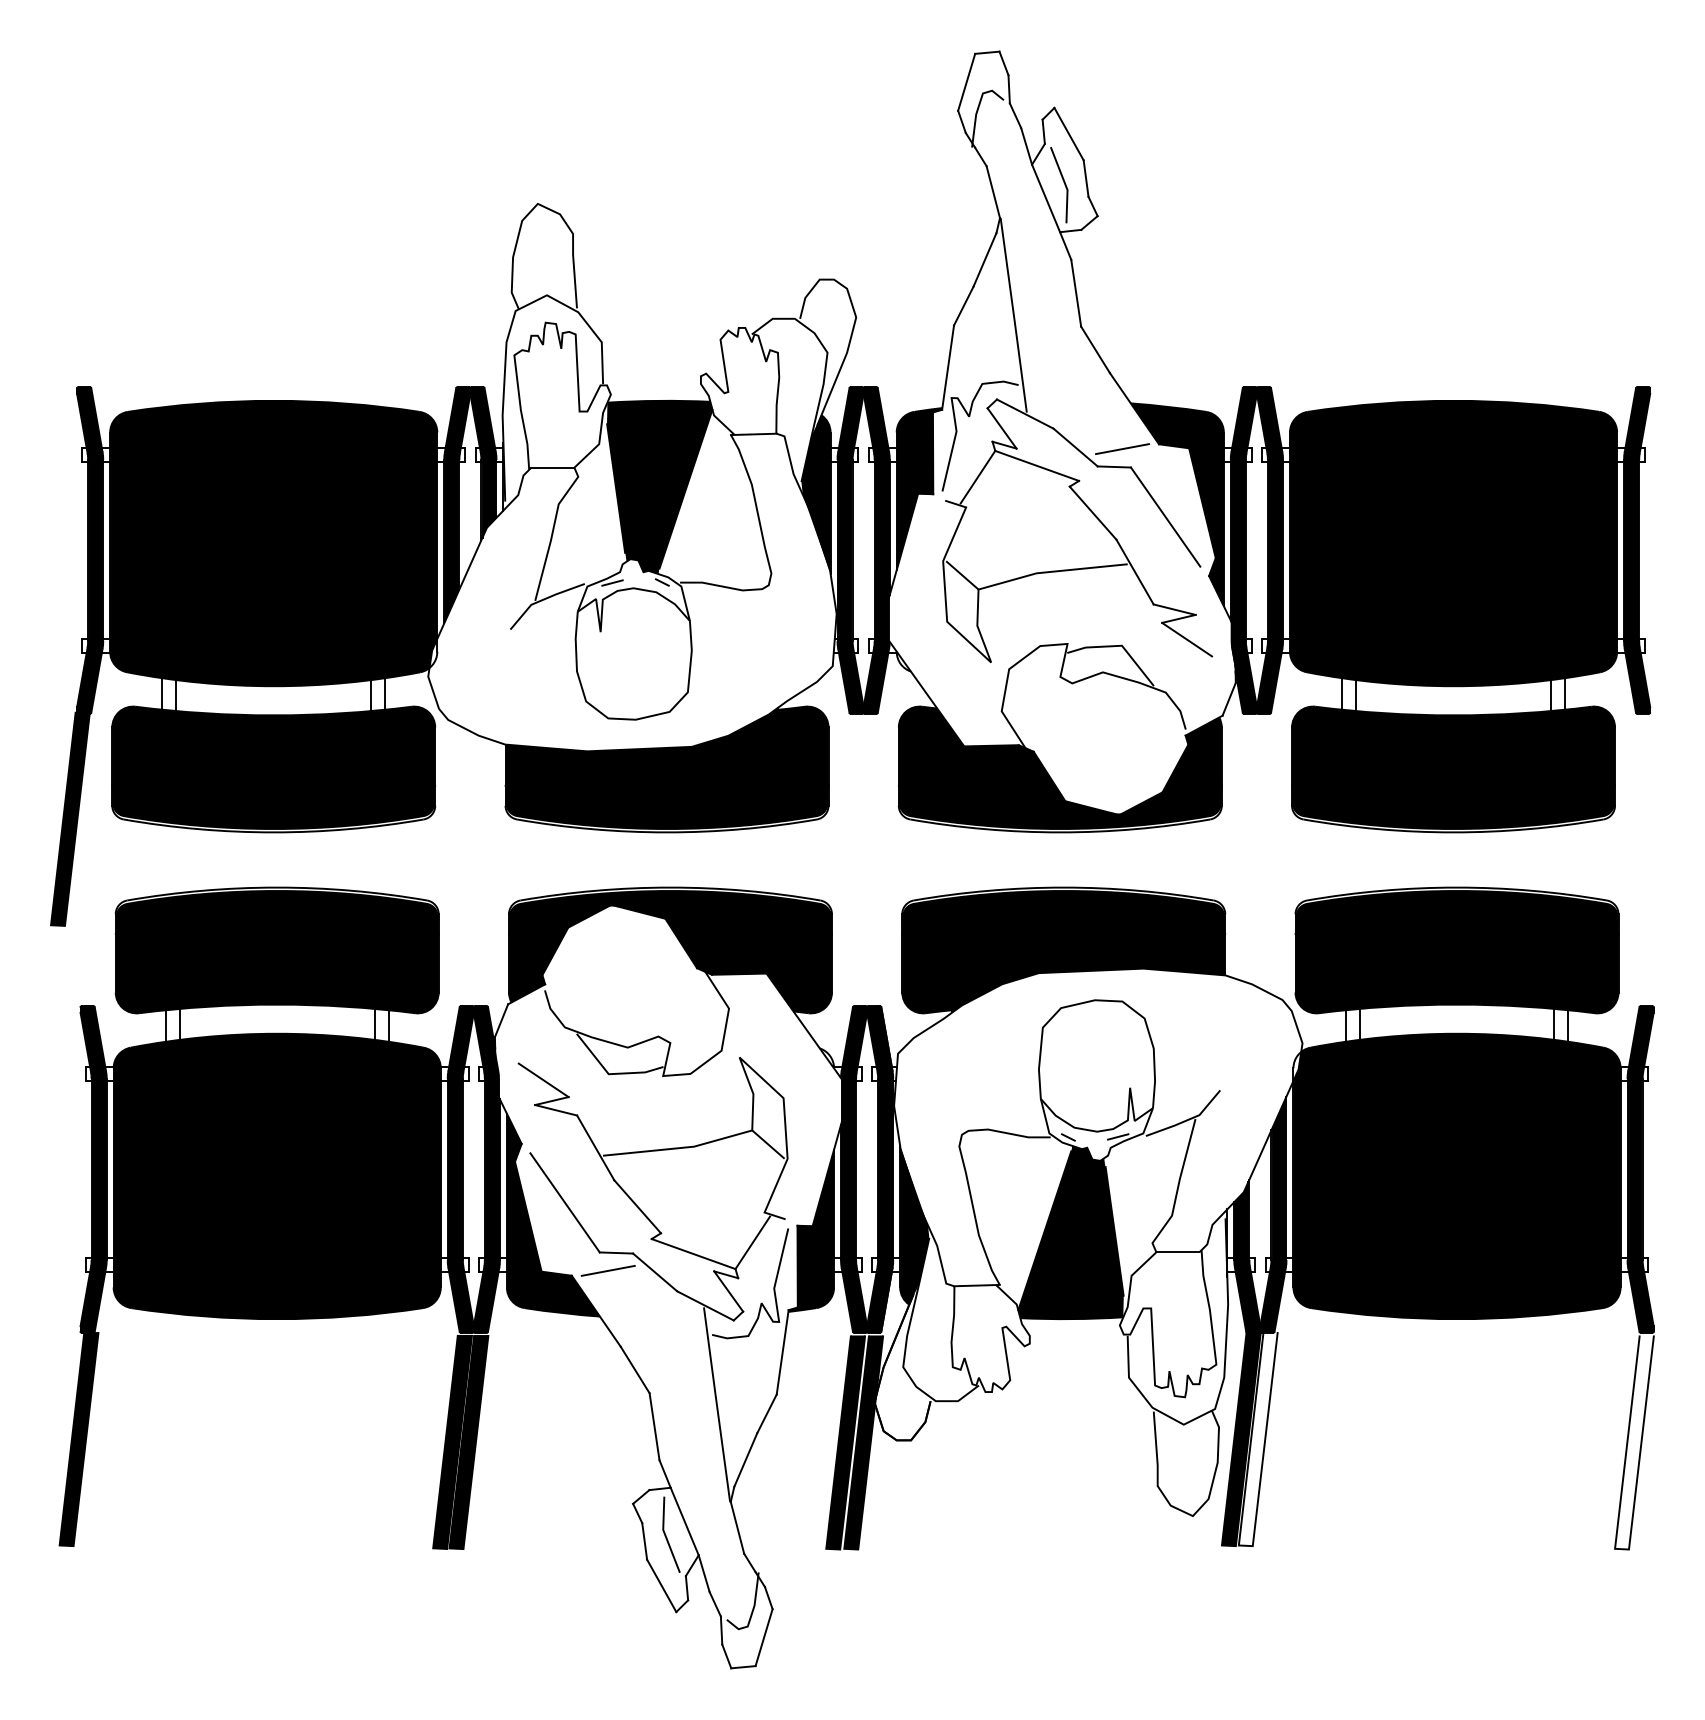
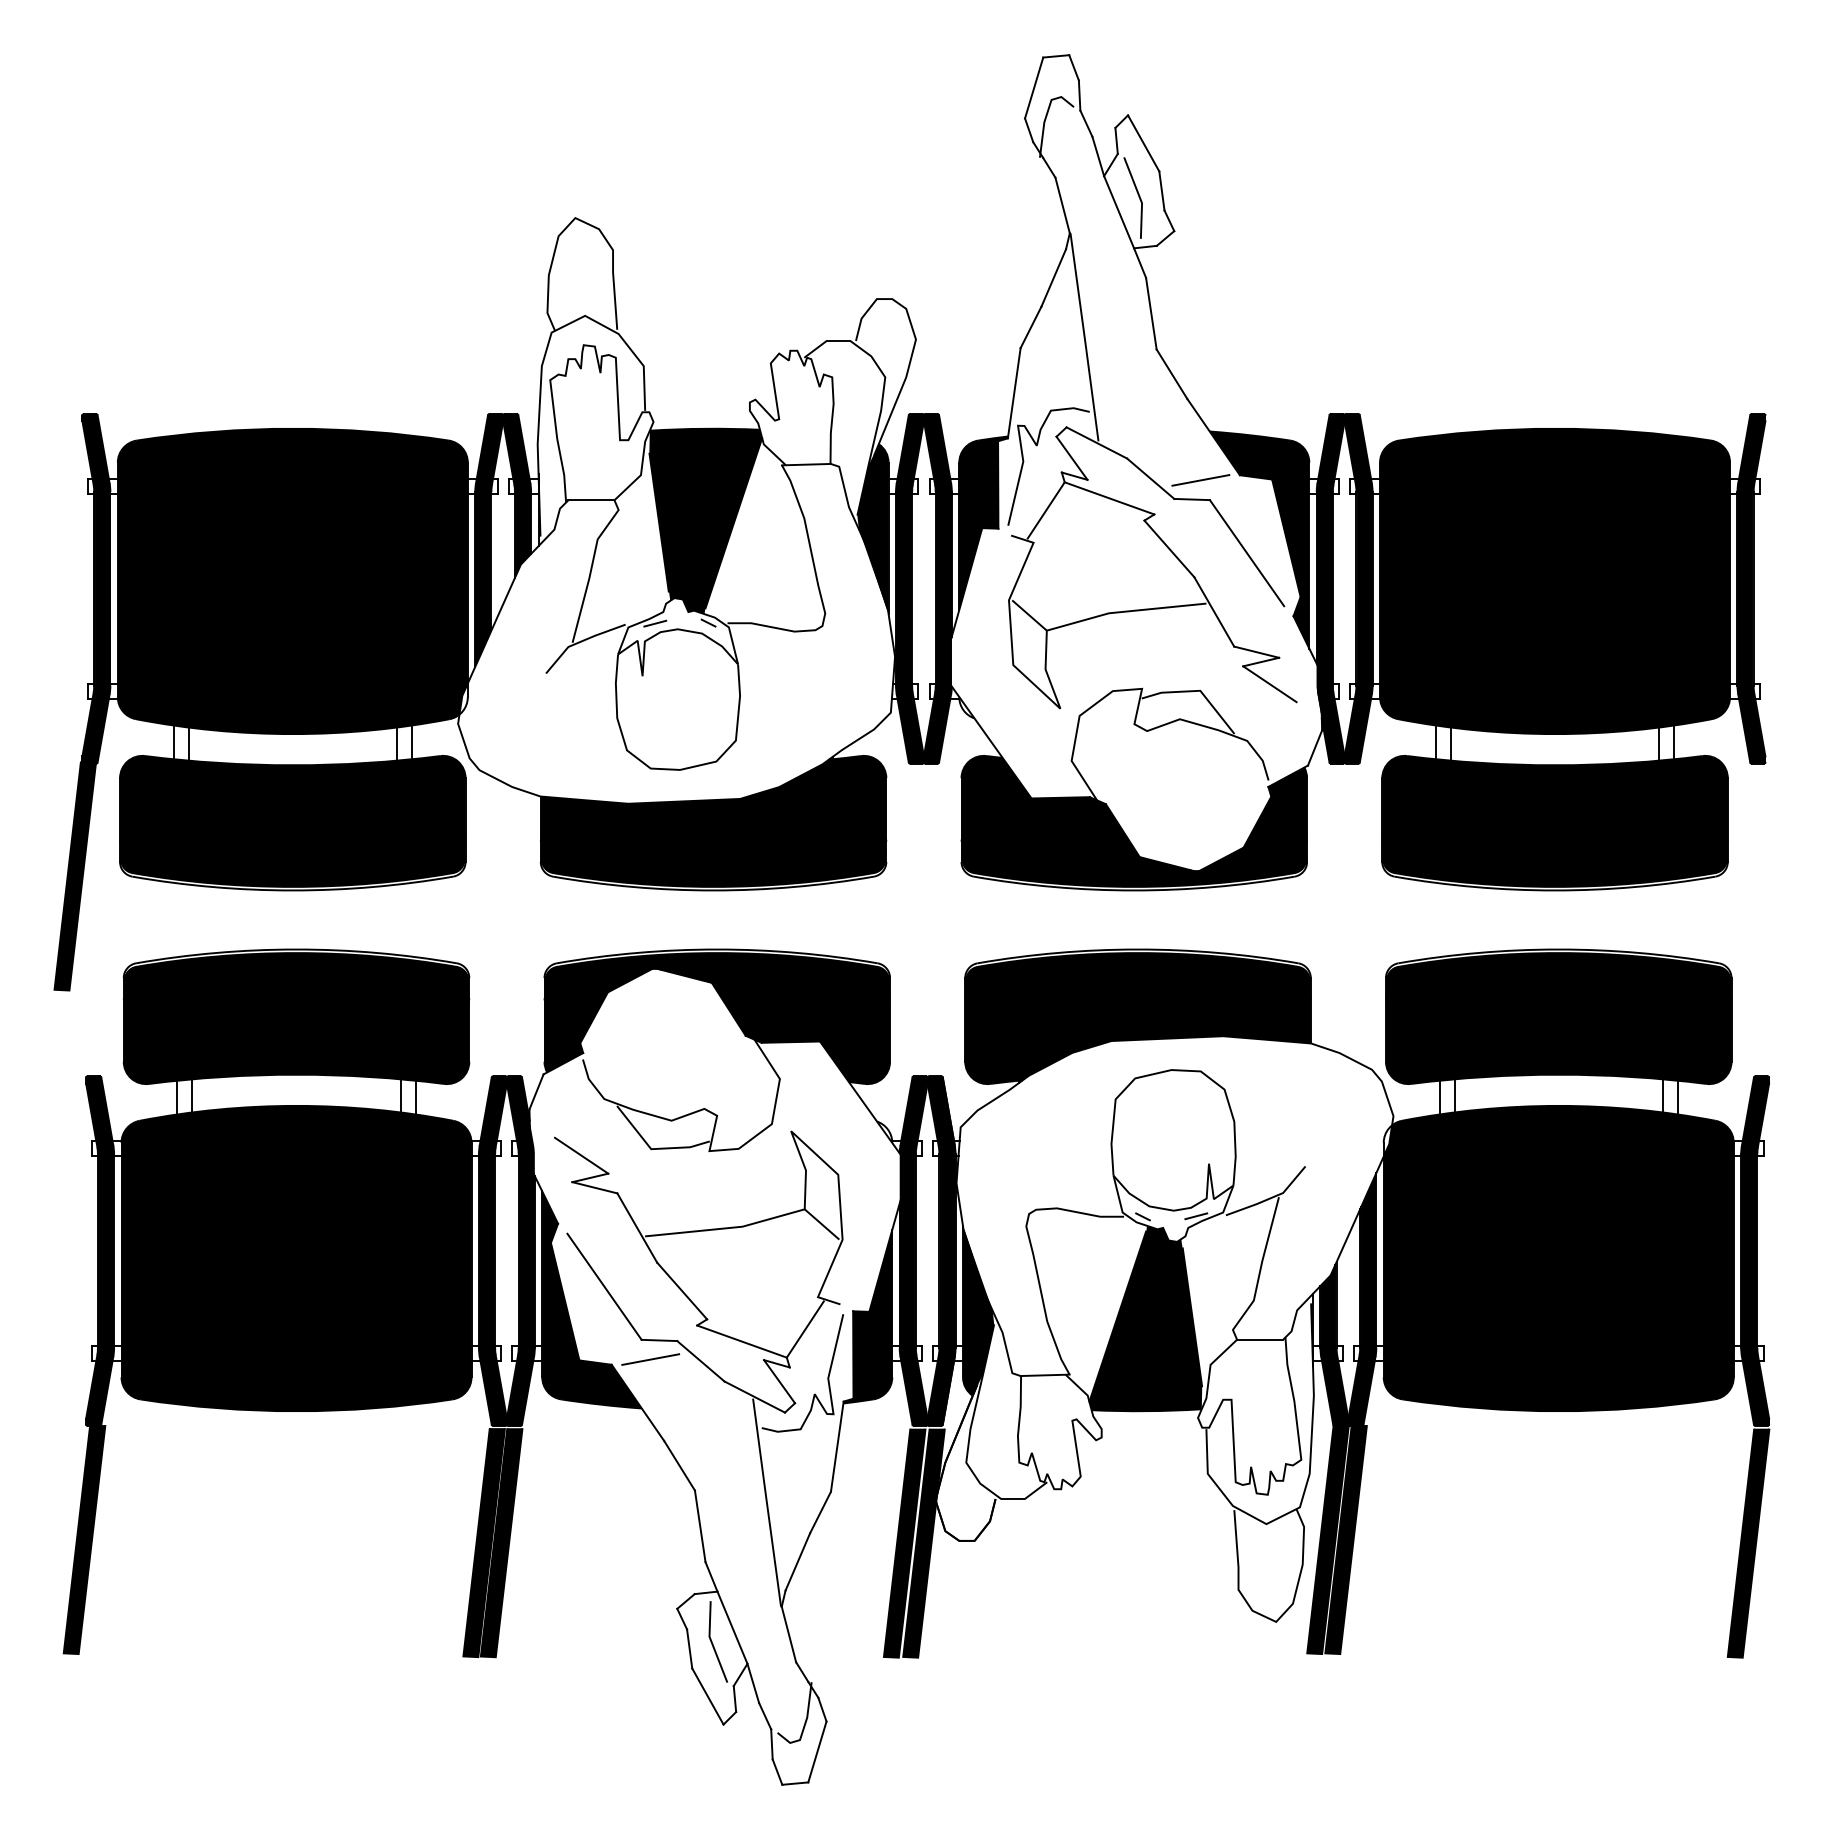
fill: (1257, 1439) -> (1345, 1539), added
fill: (1634, 1441) -> (1748, 1542), added

